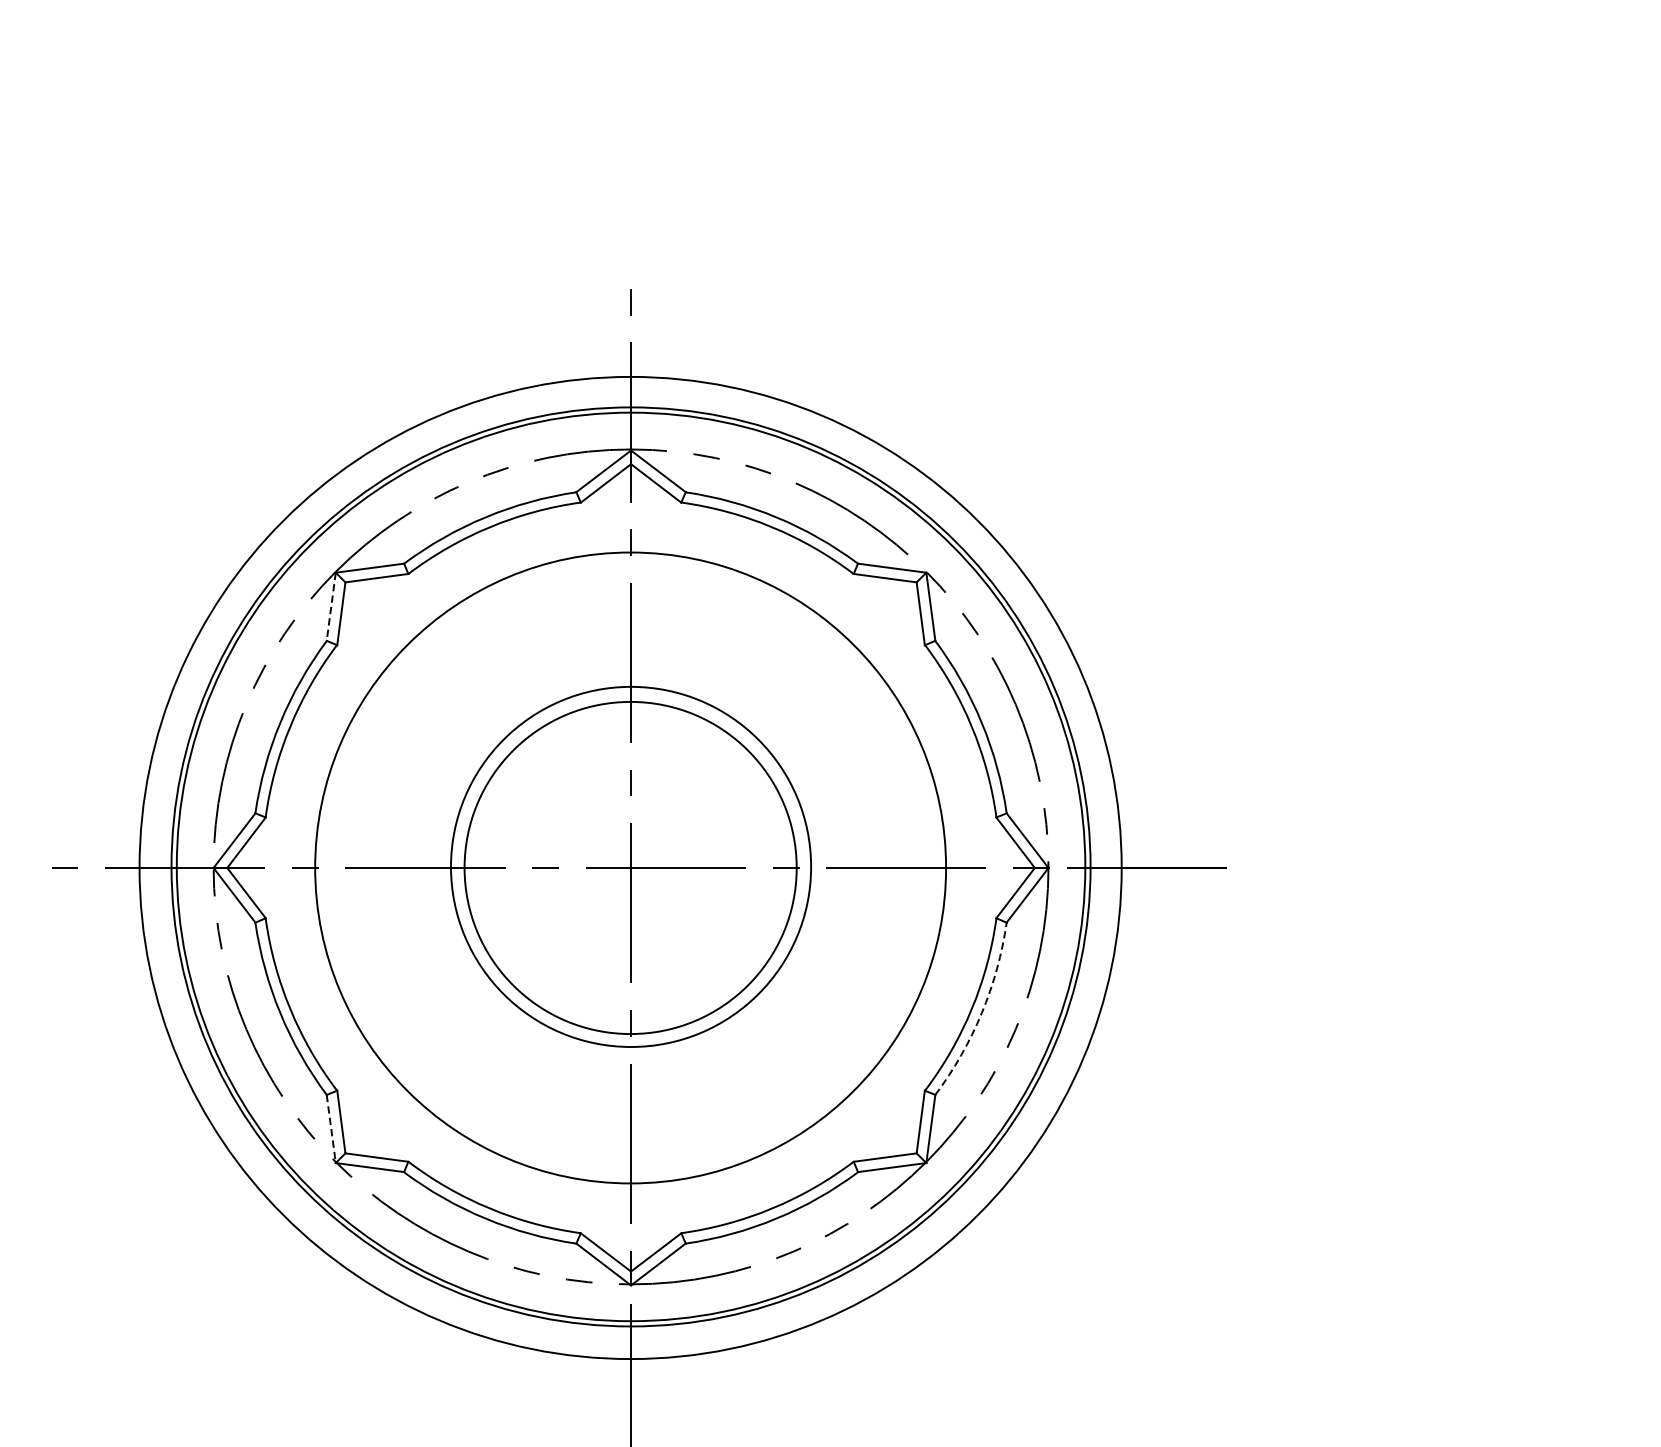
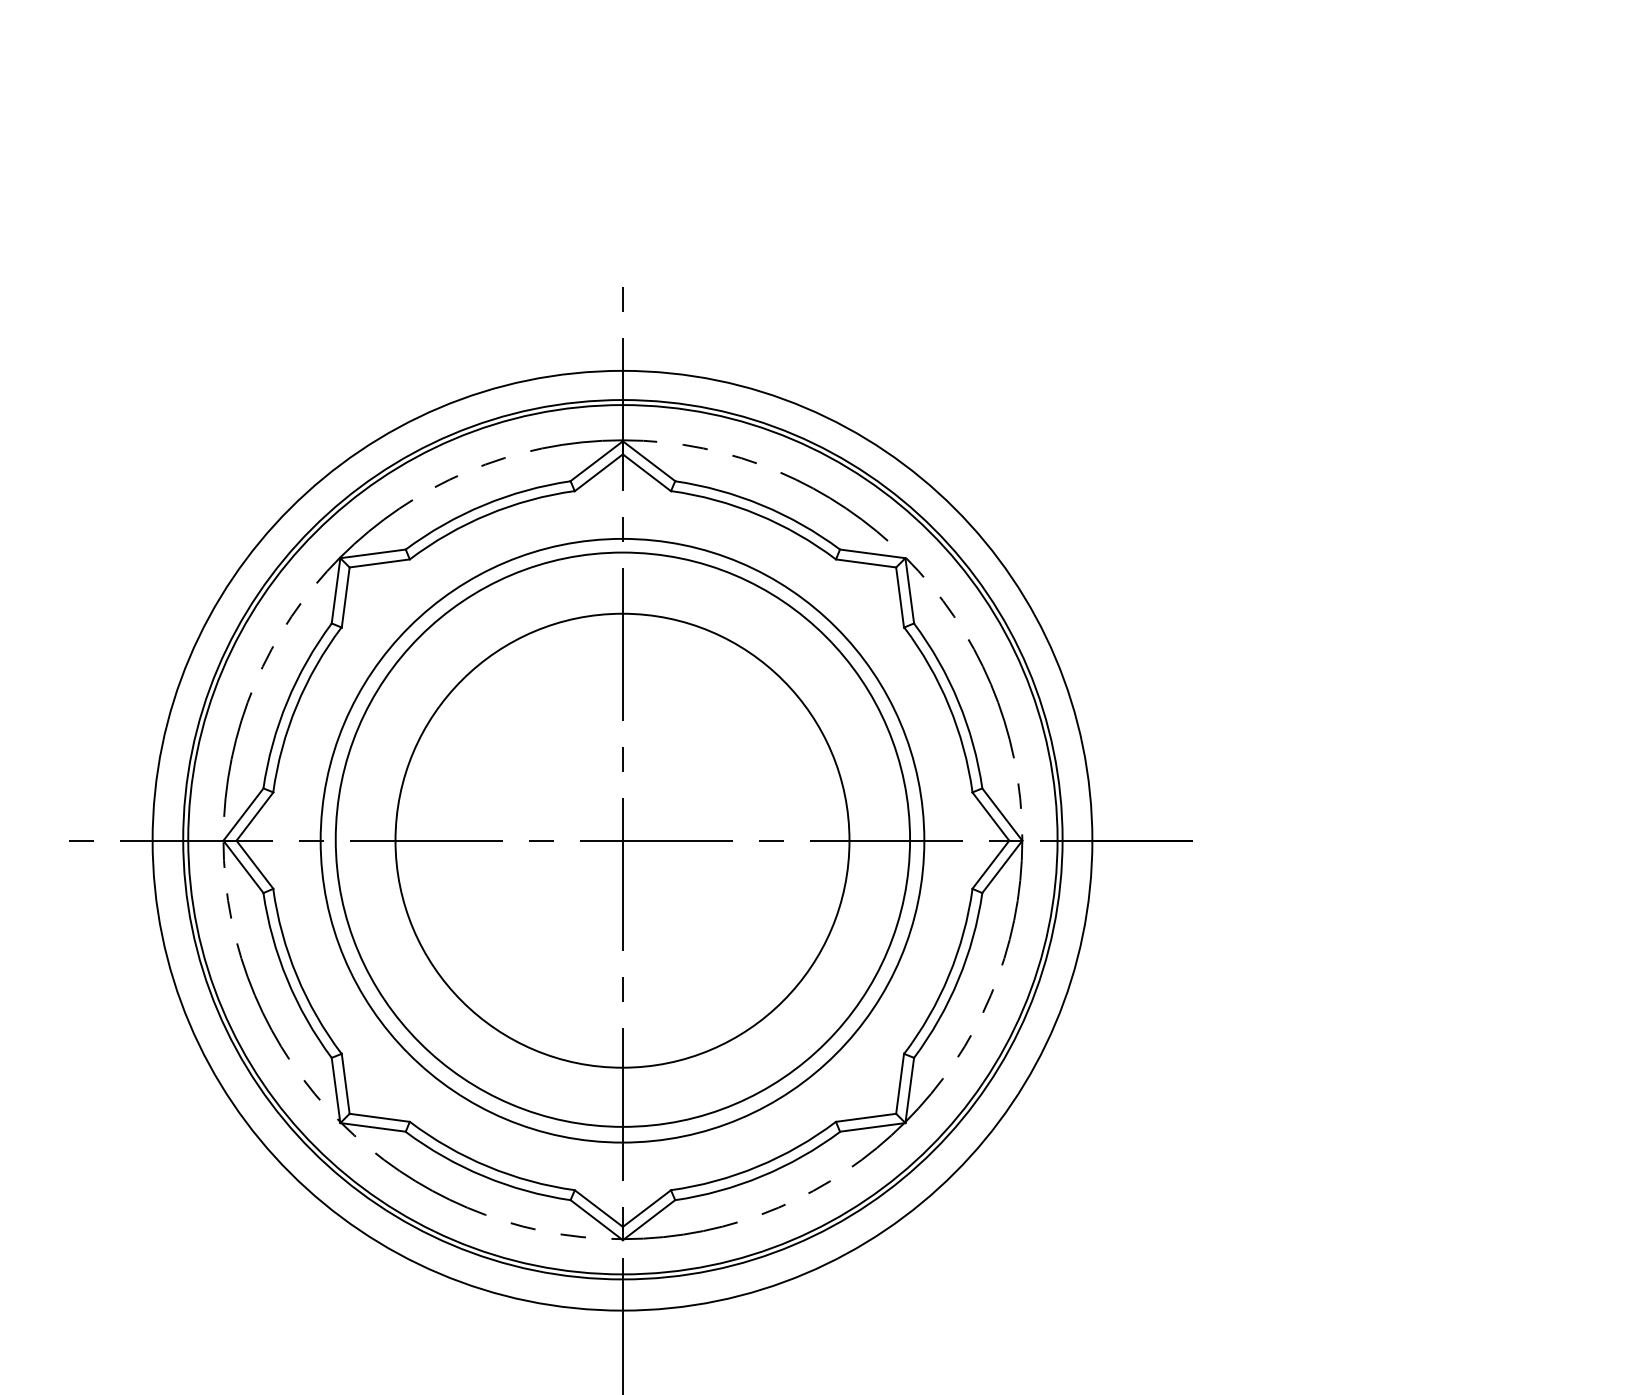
line: (331, 606) -> (336, 590), dashed -> solid
circle: (630, 866) -> (622, 839), size x1.67
circle: (630, 867) -> (622, 840), size x1.43
arc: (981, 1013) -> (958, 979), dashed -> solid
line: (331, 1129) -> (336, 1090), dashed -> solid

